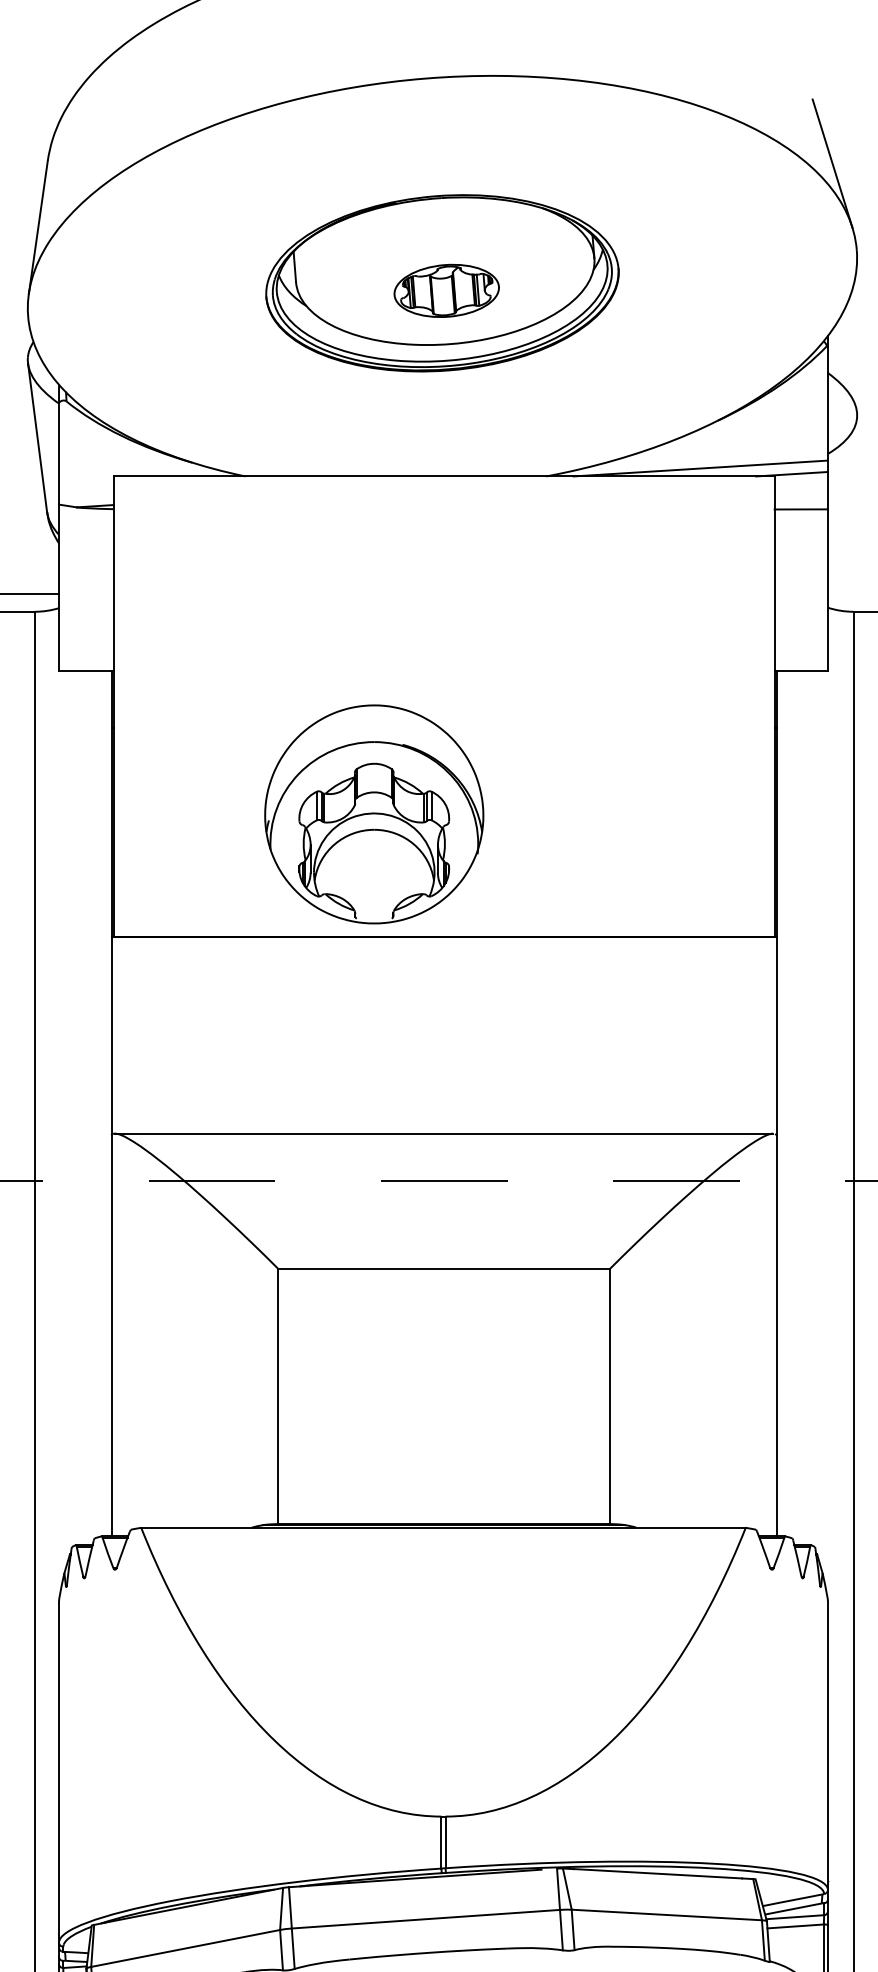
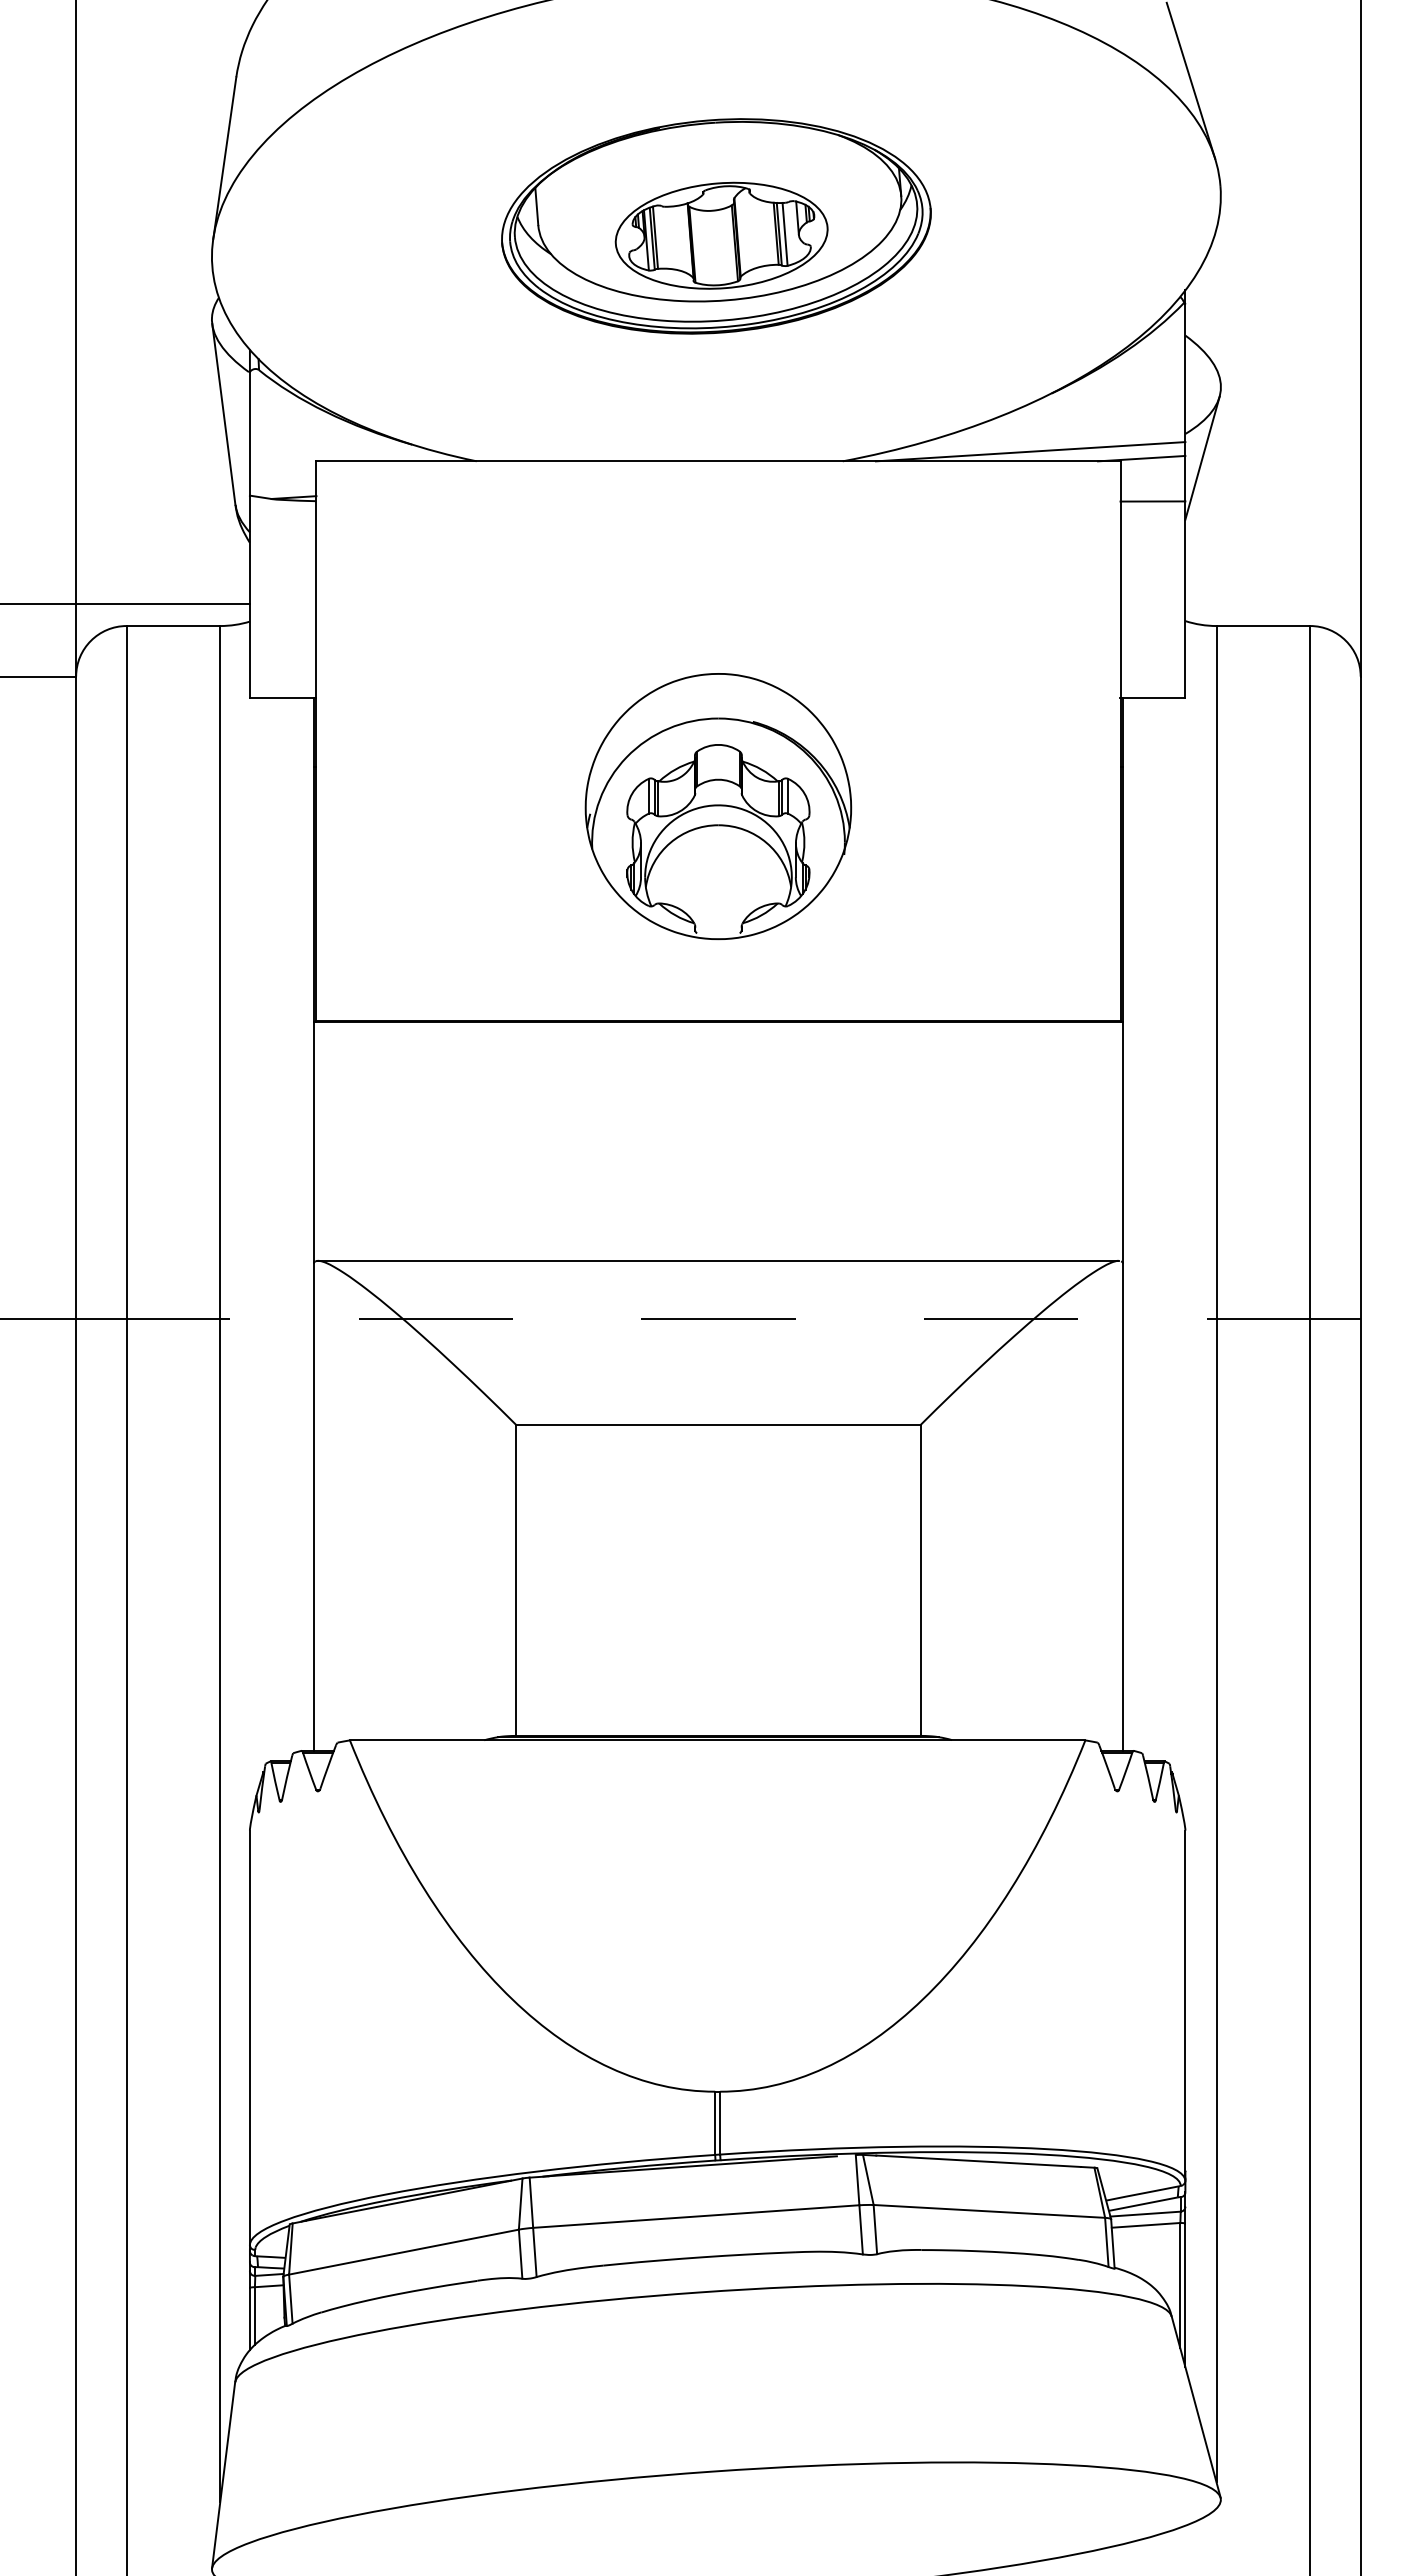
part: (446, 290) -> (721, 235), size x1.67
line: (842, 473) -> (1202, 457), added
part: (374, 814) -> (718, 806), moved

